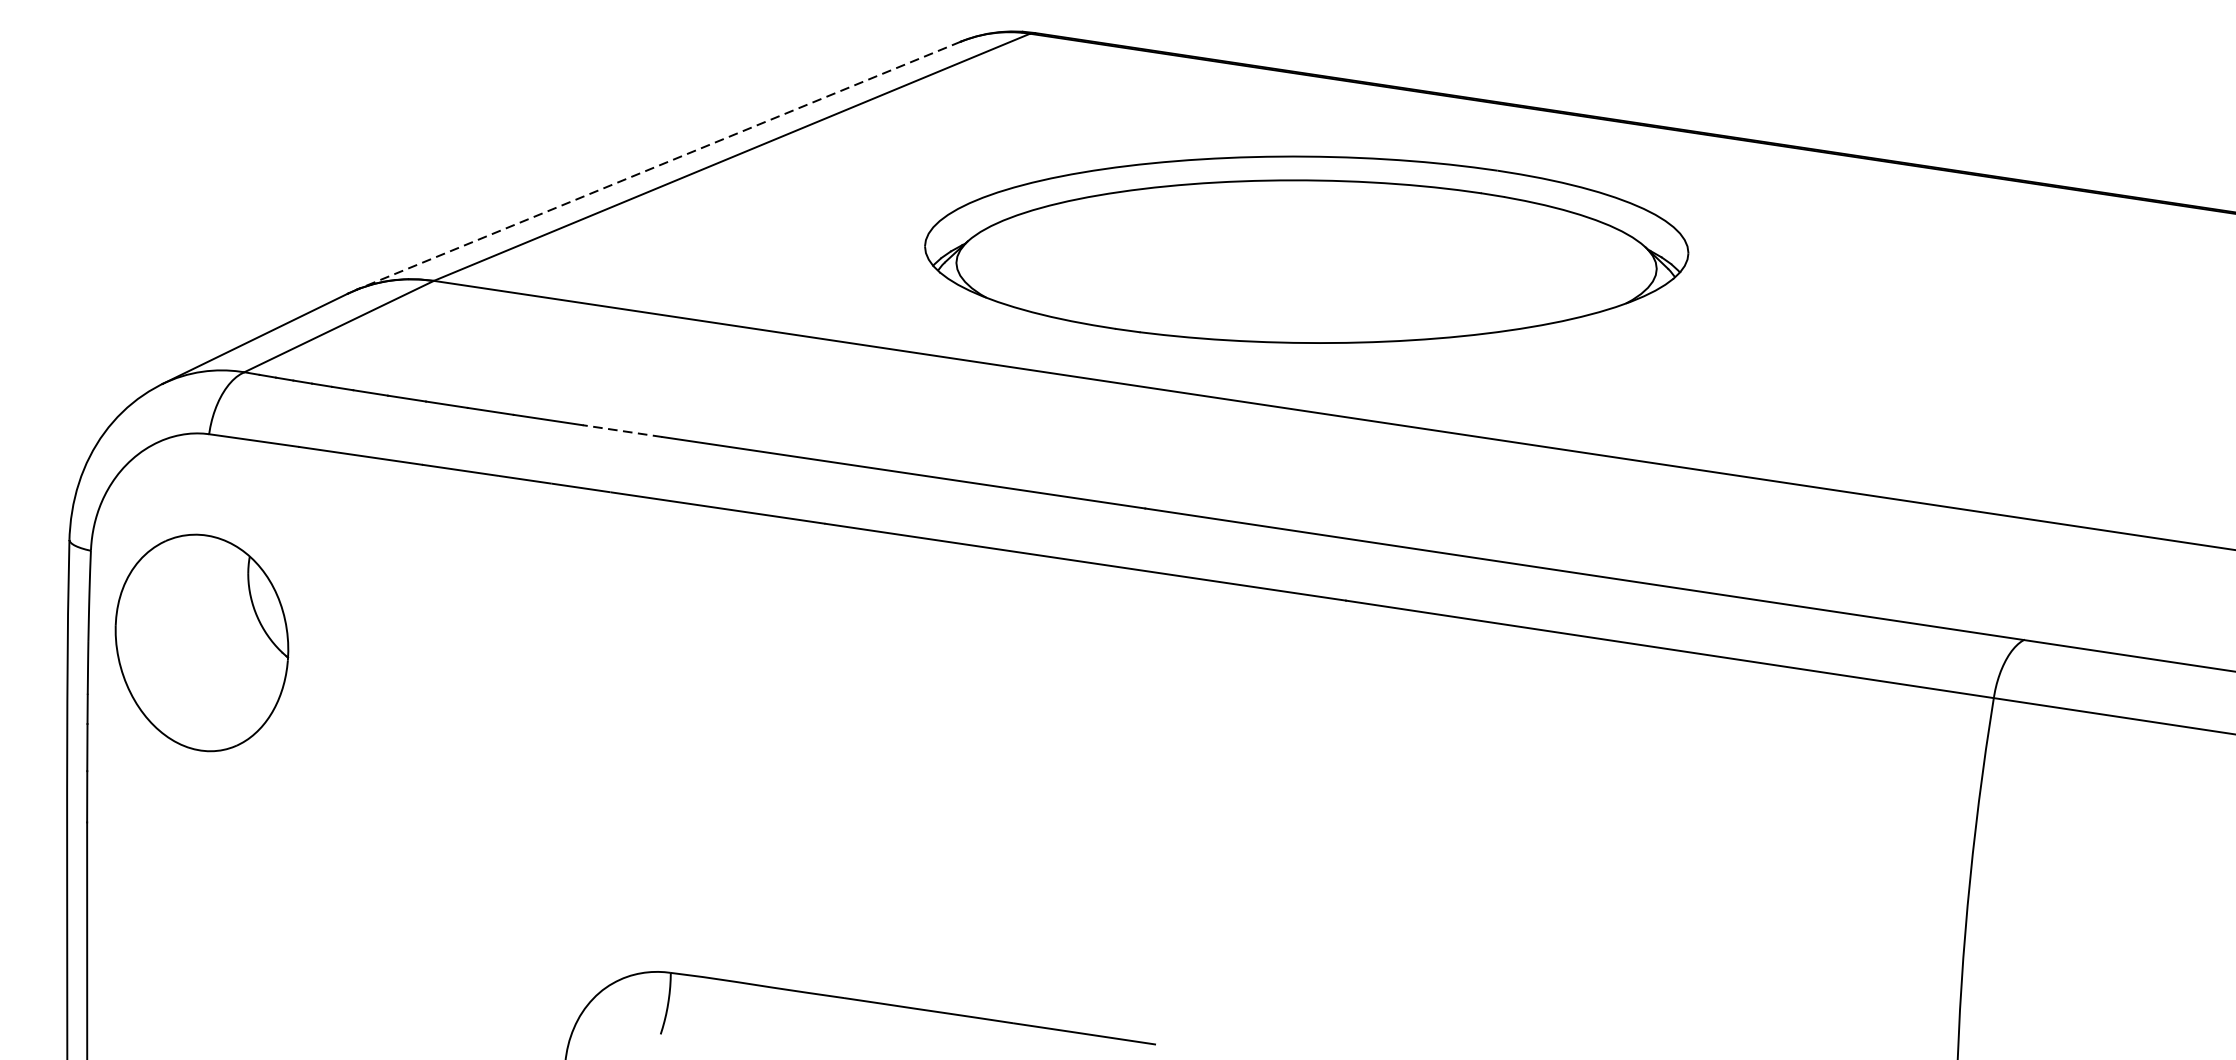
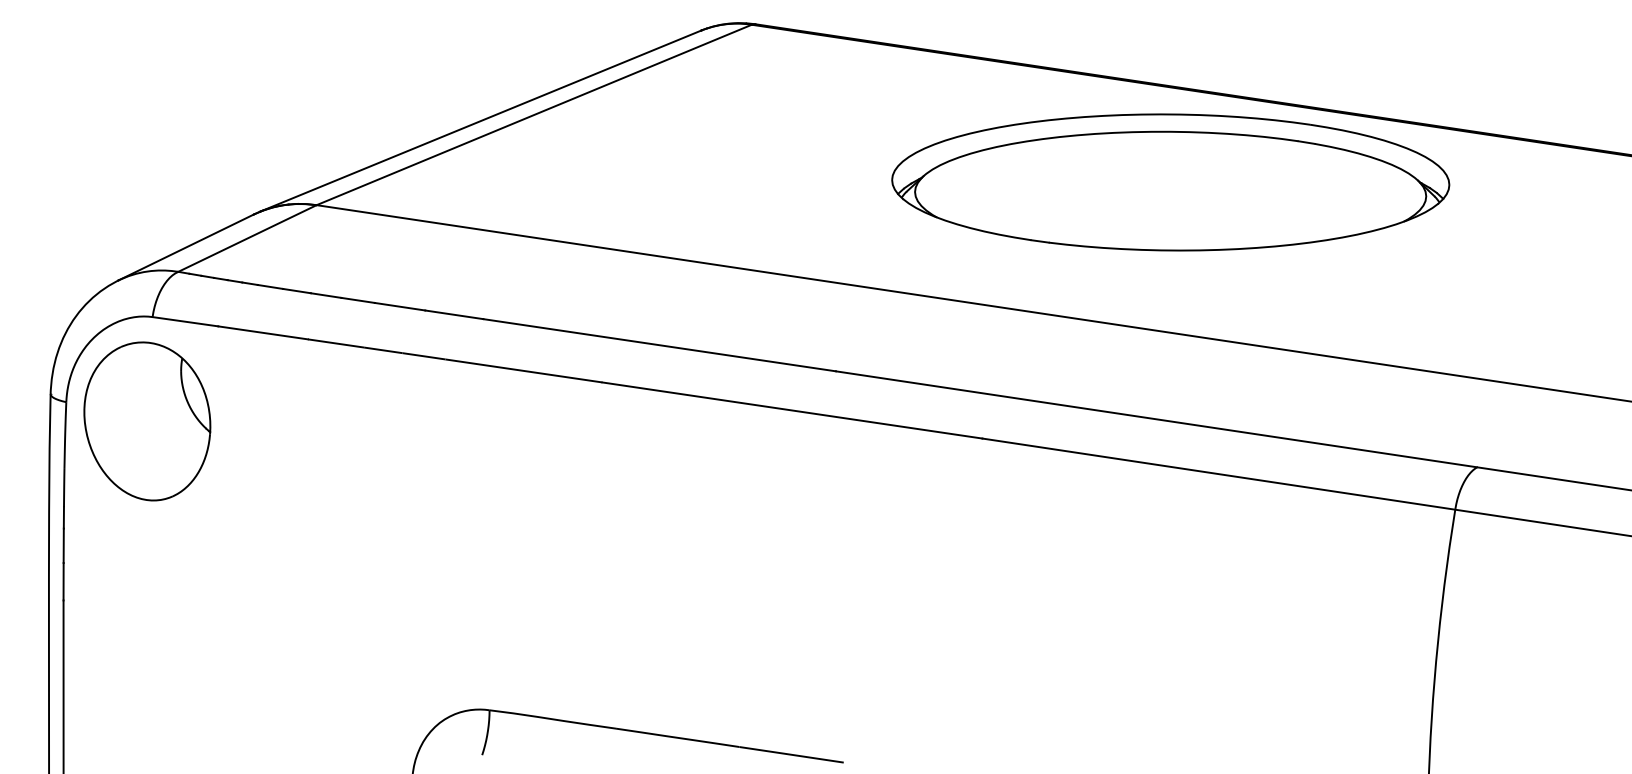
line: (658, 166) -> (480, 121), dashed -> solid
part: (1306, 249) -> (1170, 182), moved
line: (621, 430) -> (453, 314), dashed -> solid
part: (202, 643) -> (147, 421), moved

